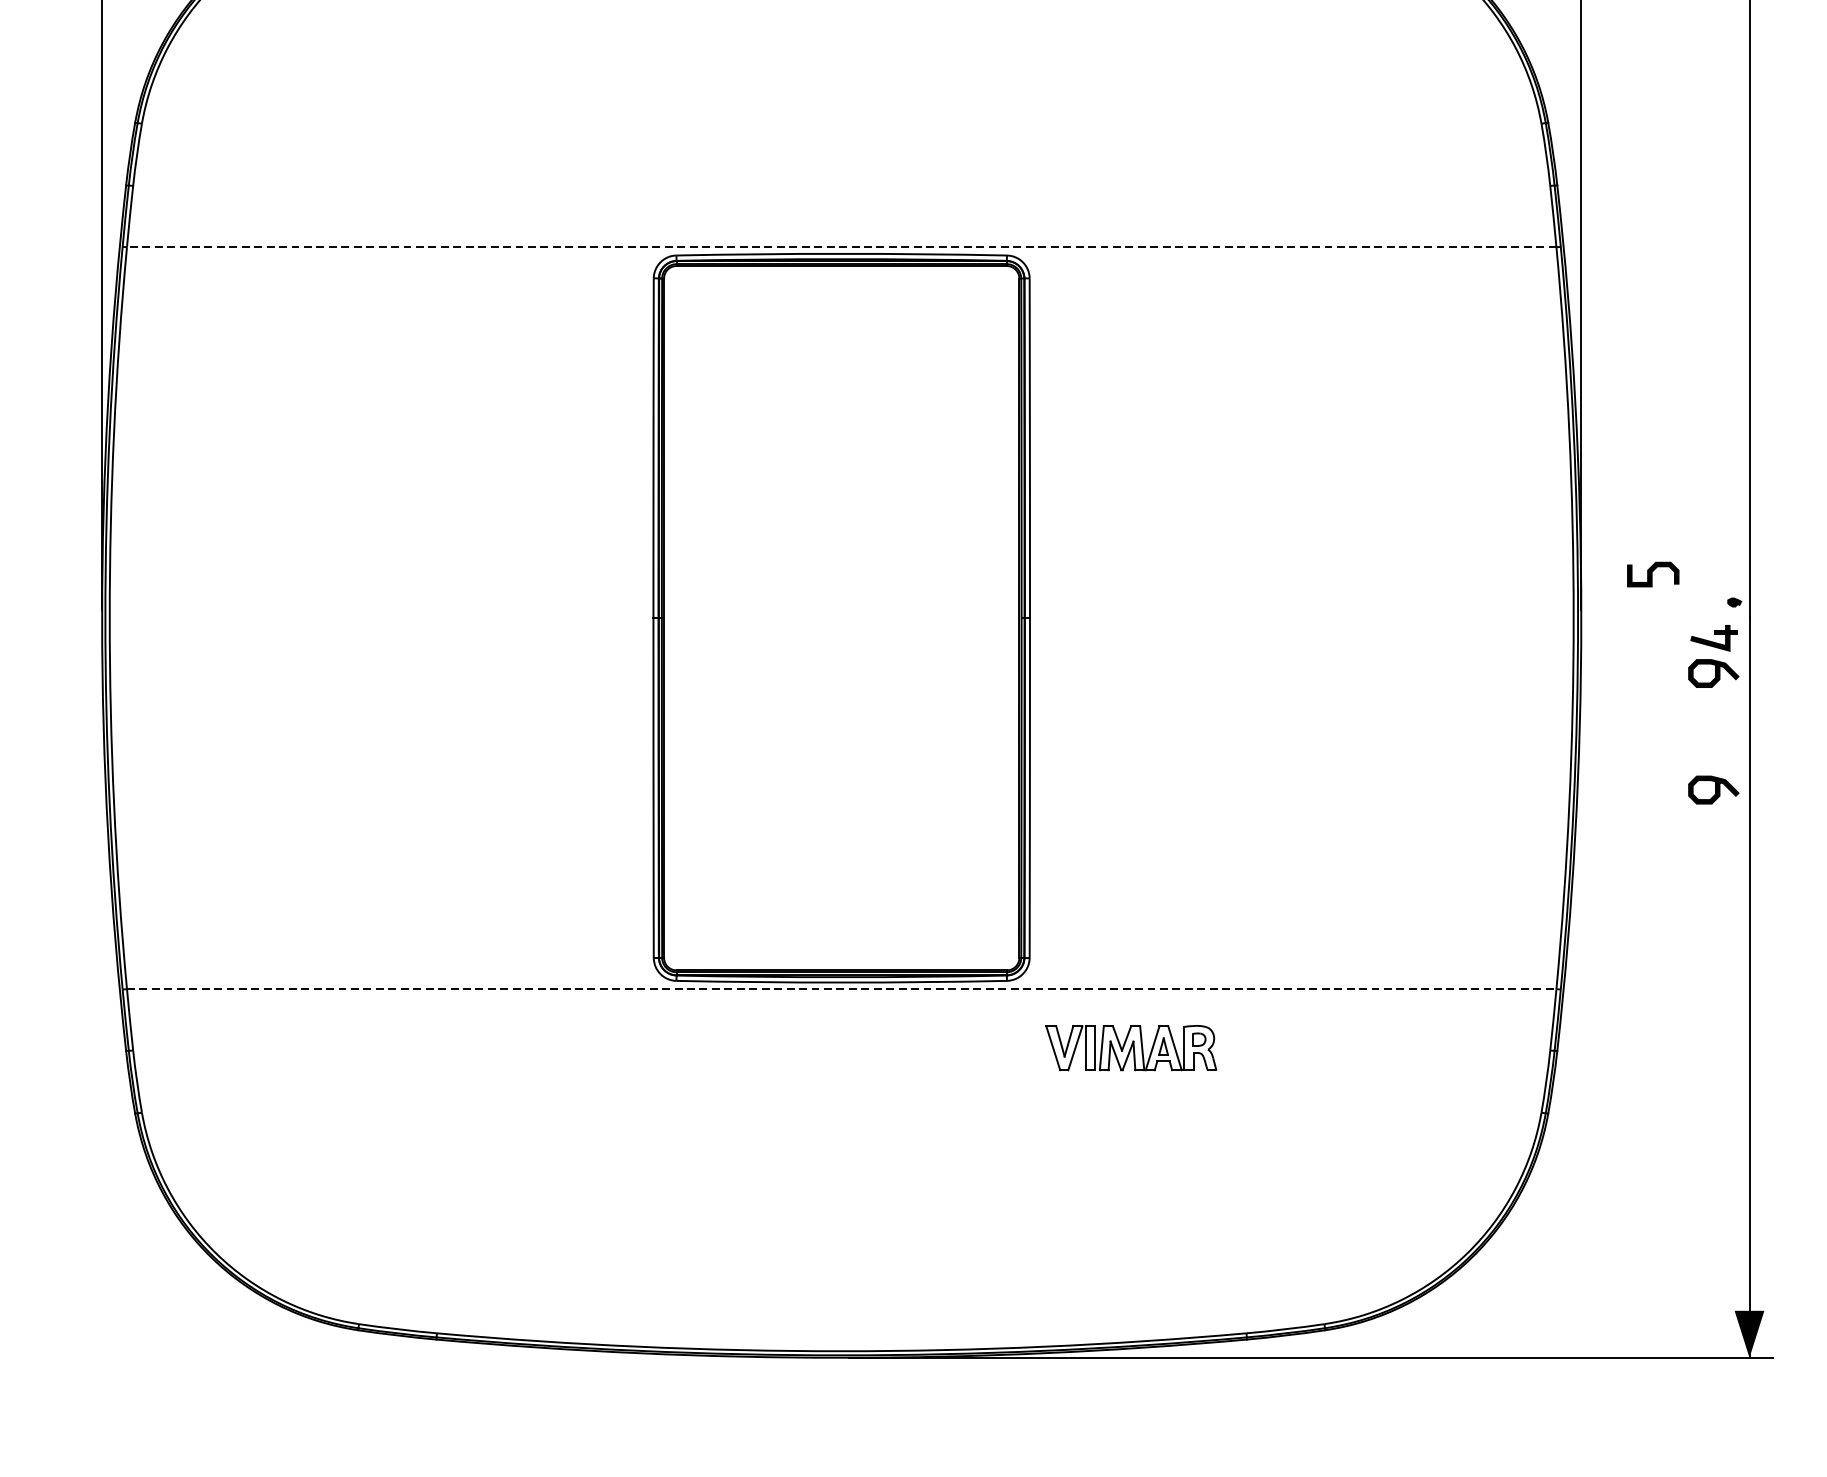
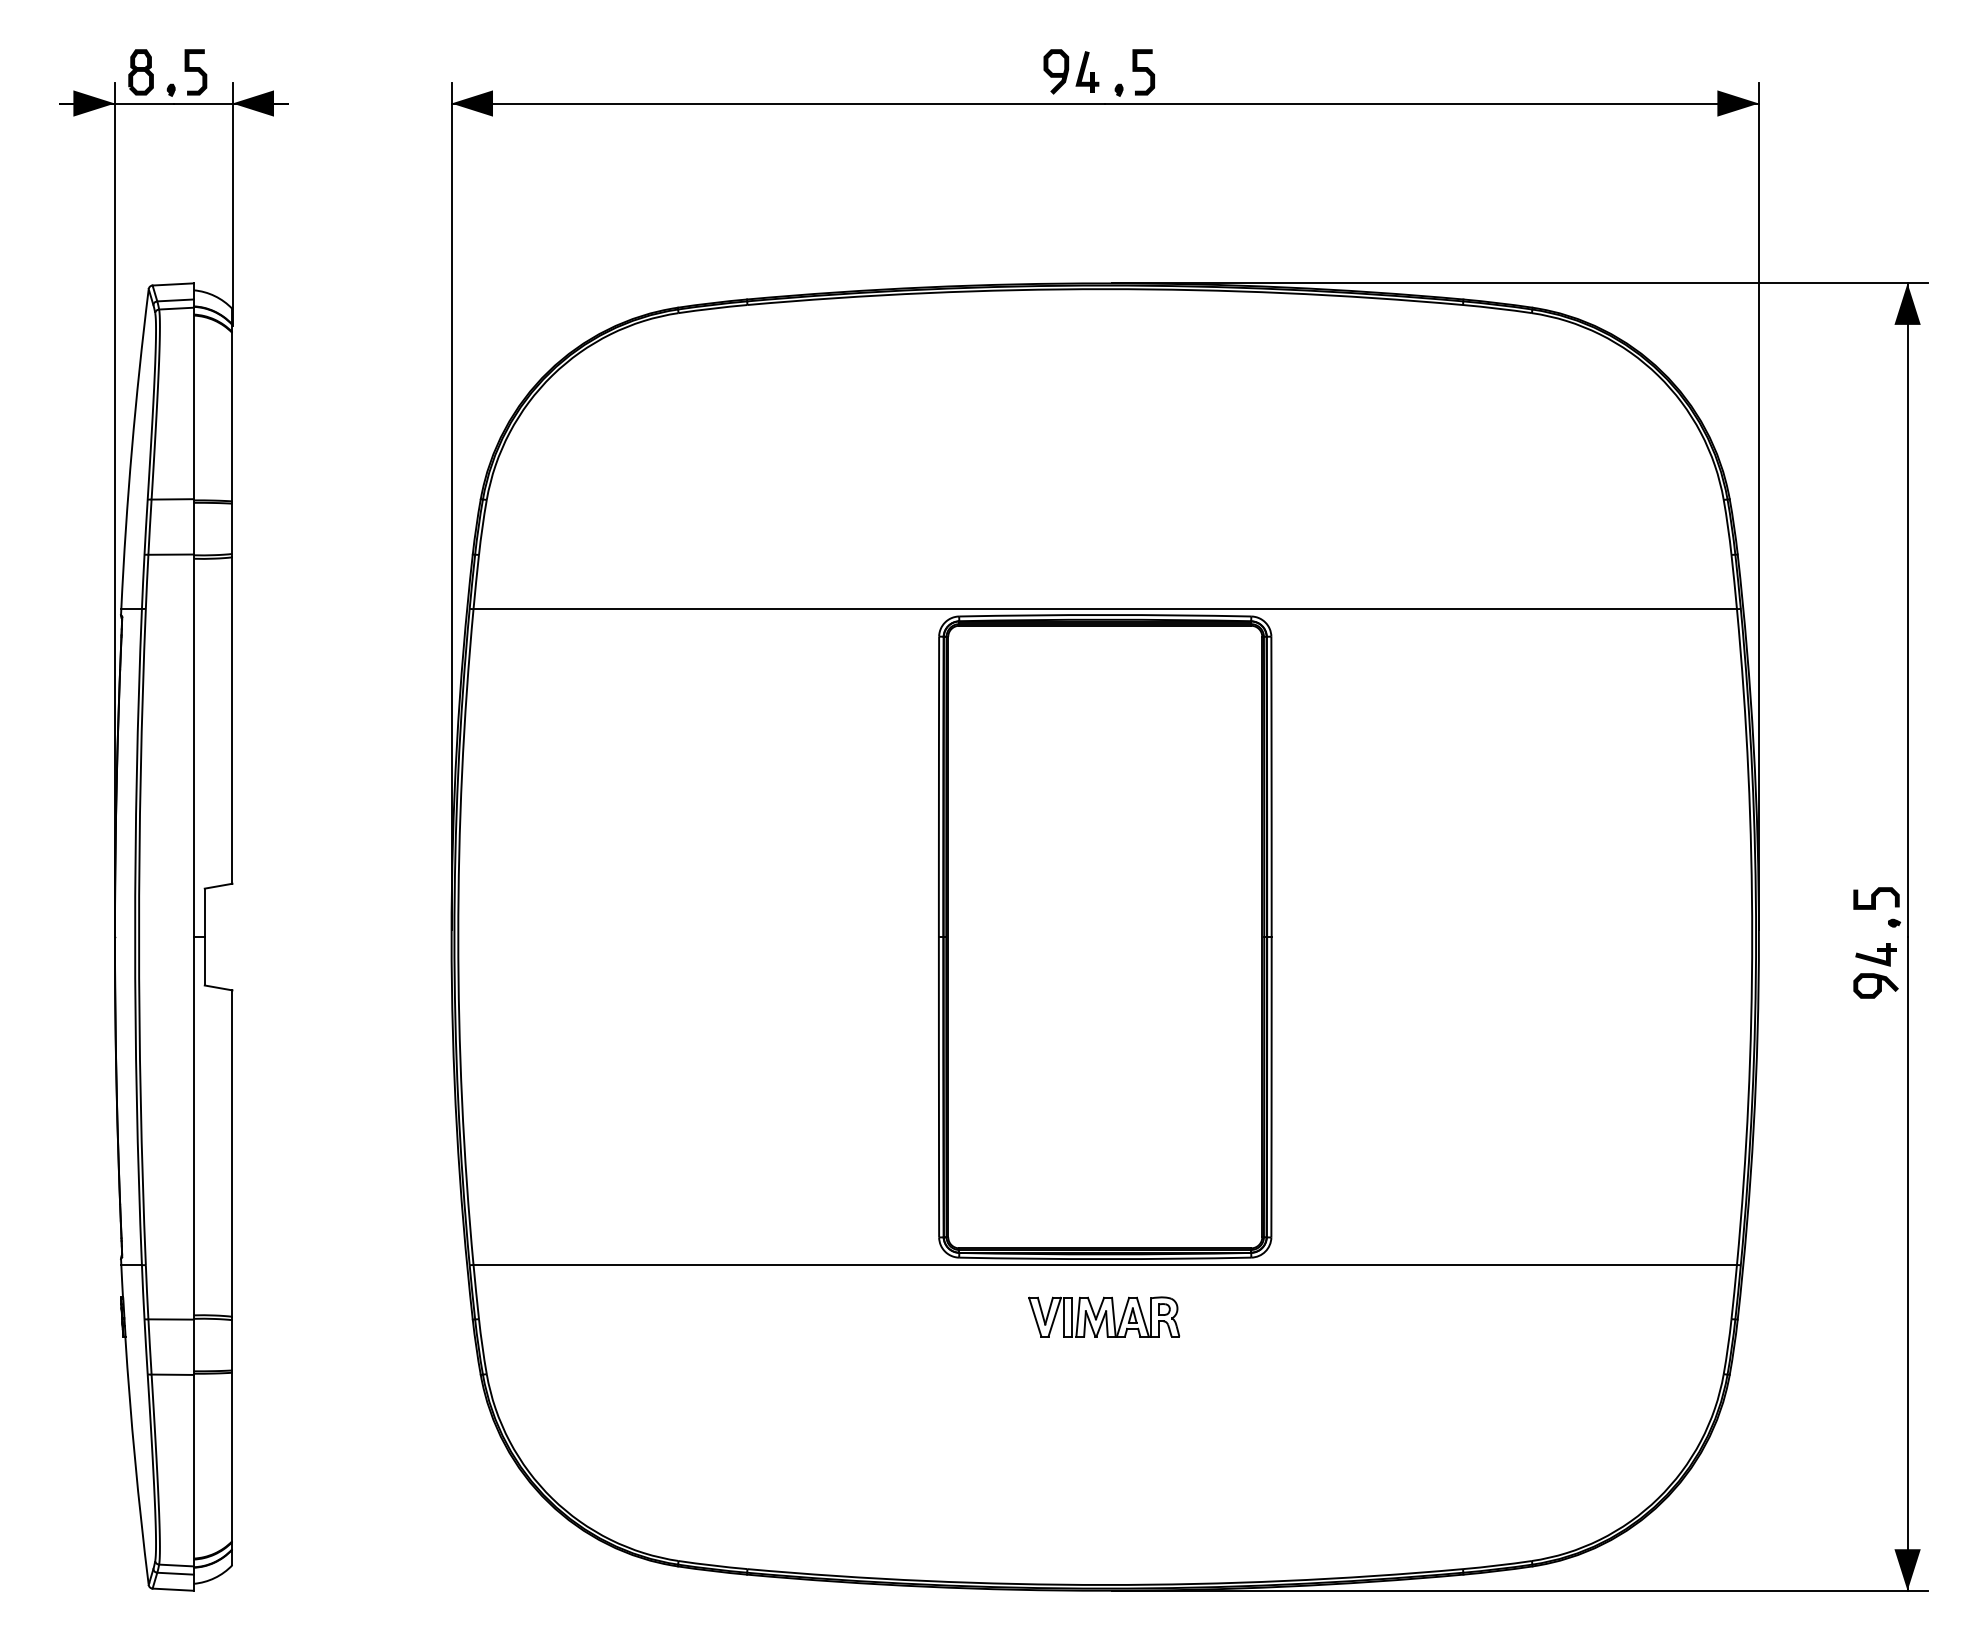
line: (841, 247) -> (1105, 609), dashed -> solid
curve: (1652, 574) -> (1875, 898), moved
curve: (1715, 789) -> (1877, 1088), removed
line: (841, 988) -> (1105, 1264), dashed -> solid
part: (1130, 1047) -> (1103, 1316), moved

